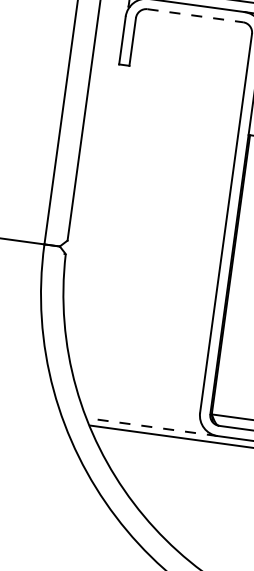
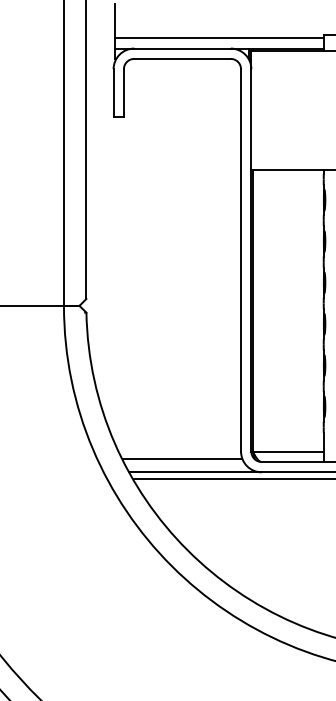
line: (195, 15) -> (182, 58), dashed -> solid
line: (140, 411) -> (181, 458), added
line: (151, 427) -> (194, 472), dashed -> solid

